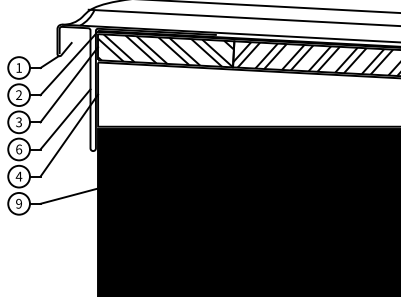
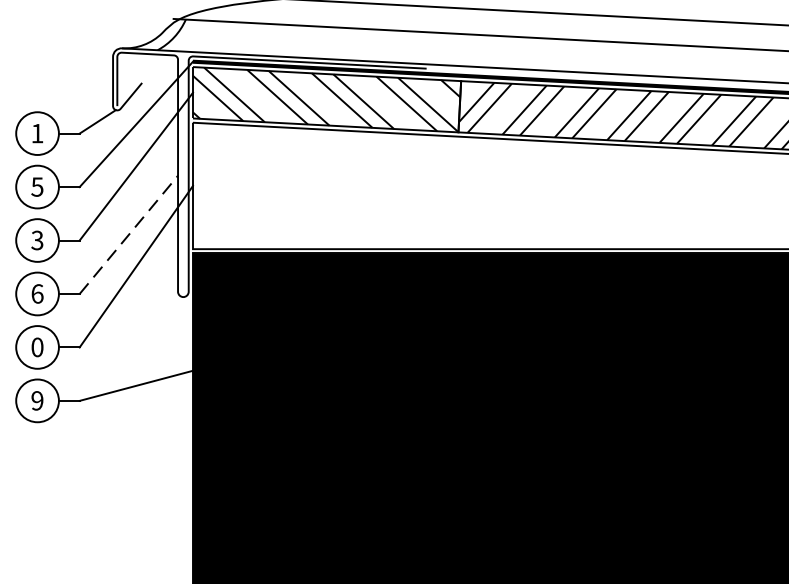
text: (19, 95) -> (38, 187), 2 -> 5
line: (65, 119) -> (128, 234), solid -> dashed
text: (18, 176) -> (36, 347), 4 -> 0

